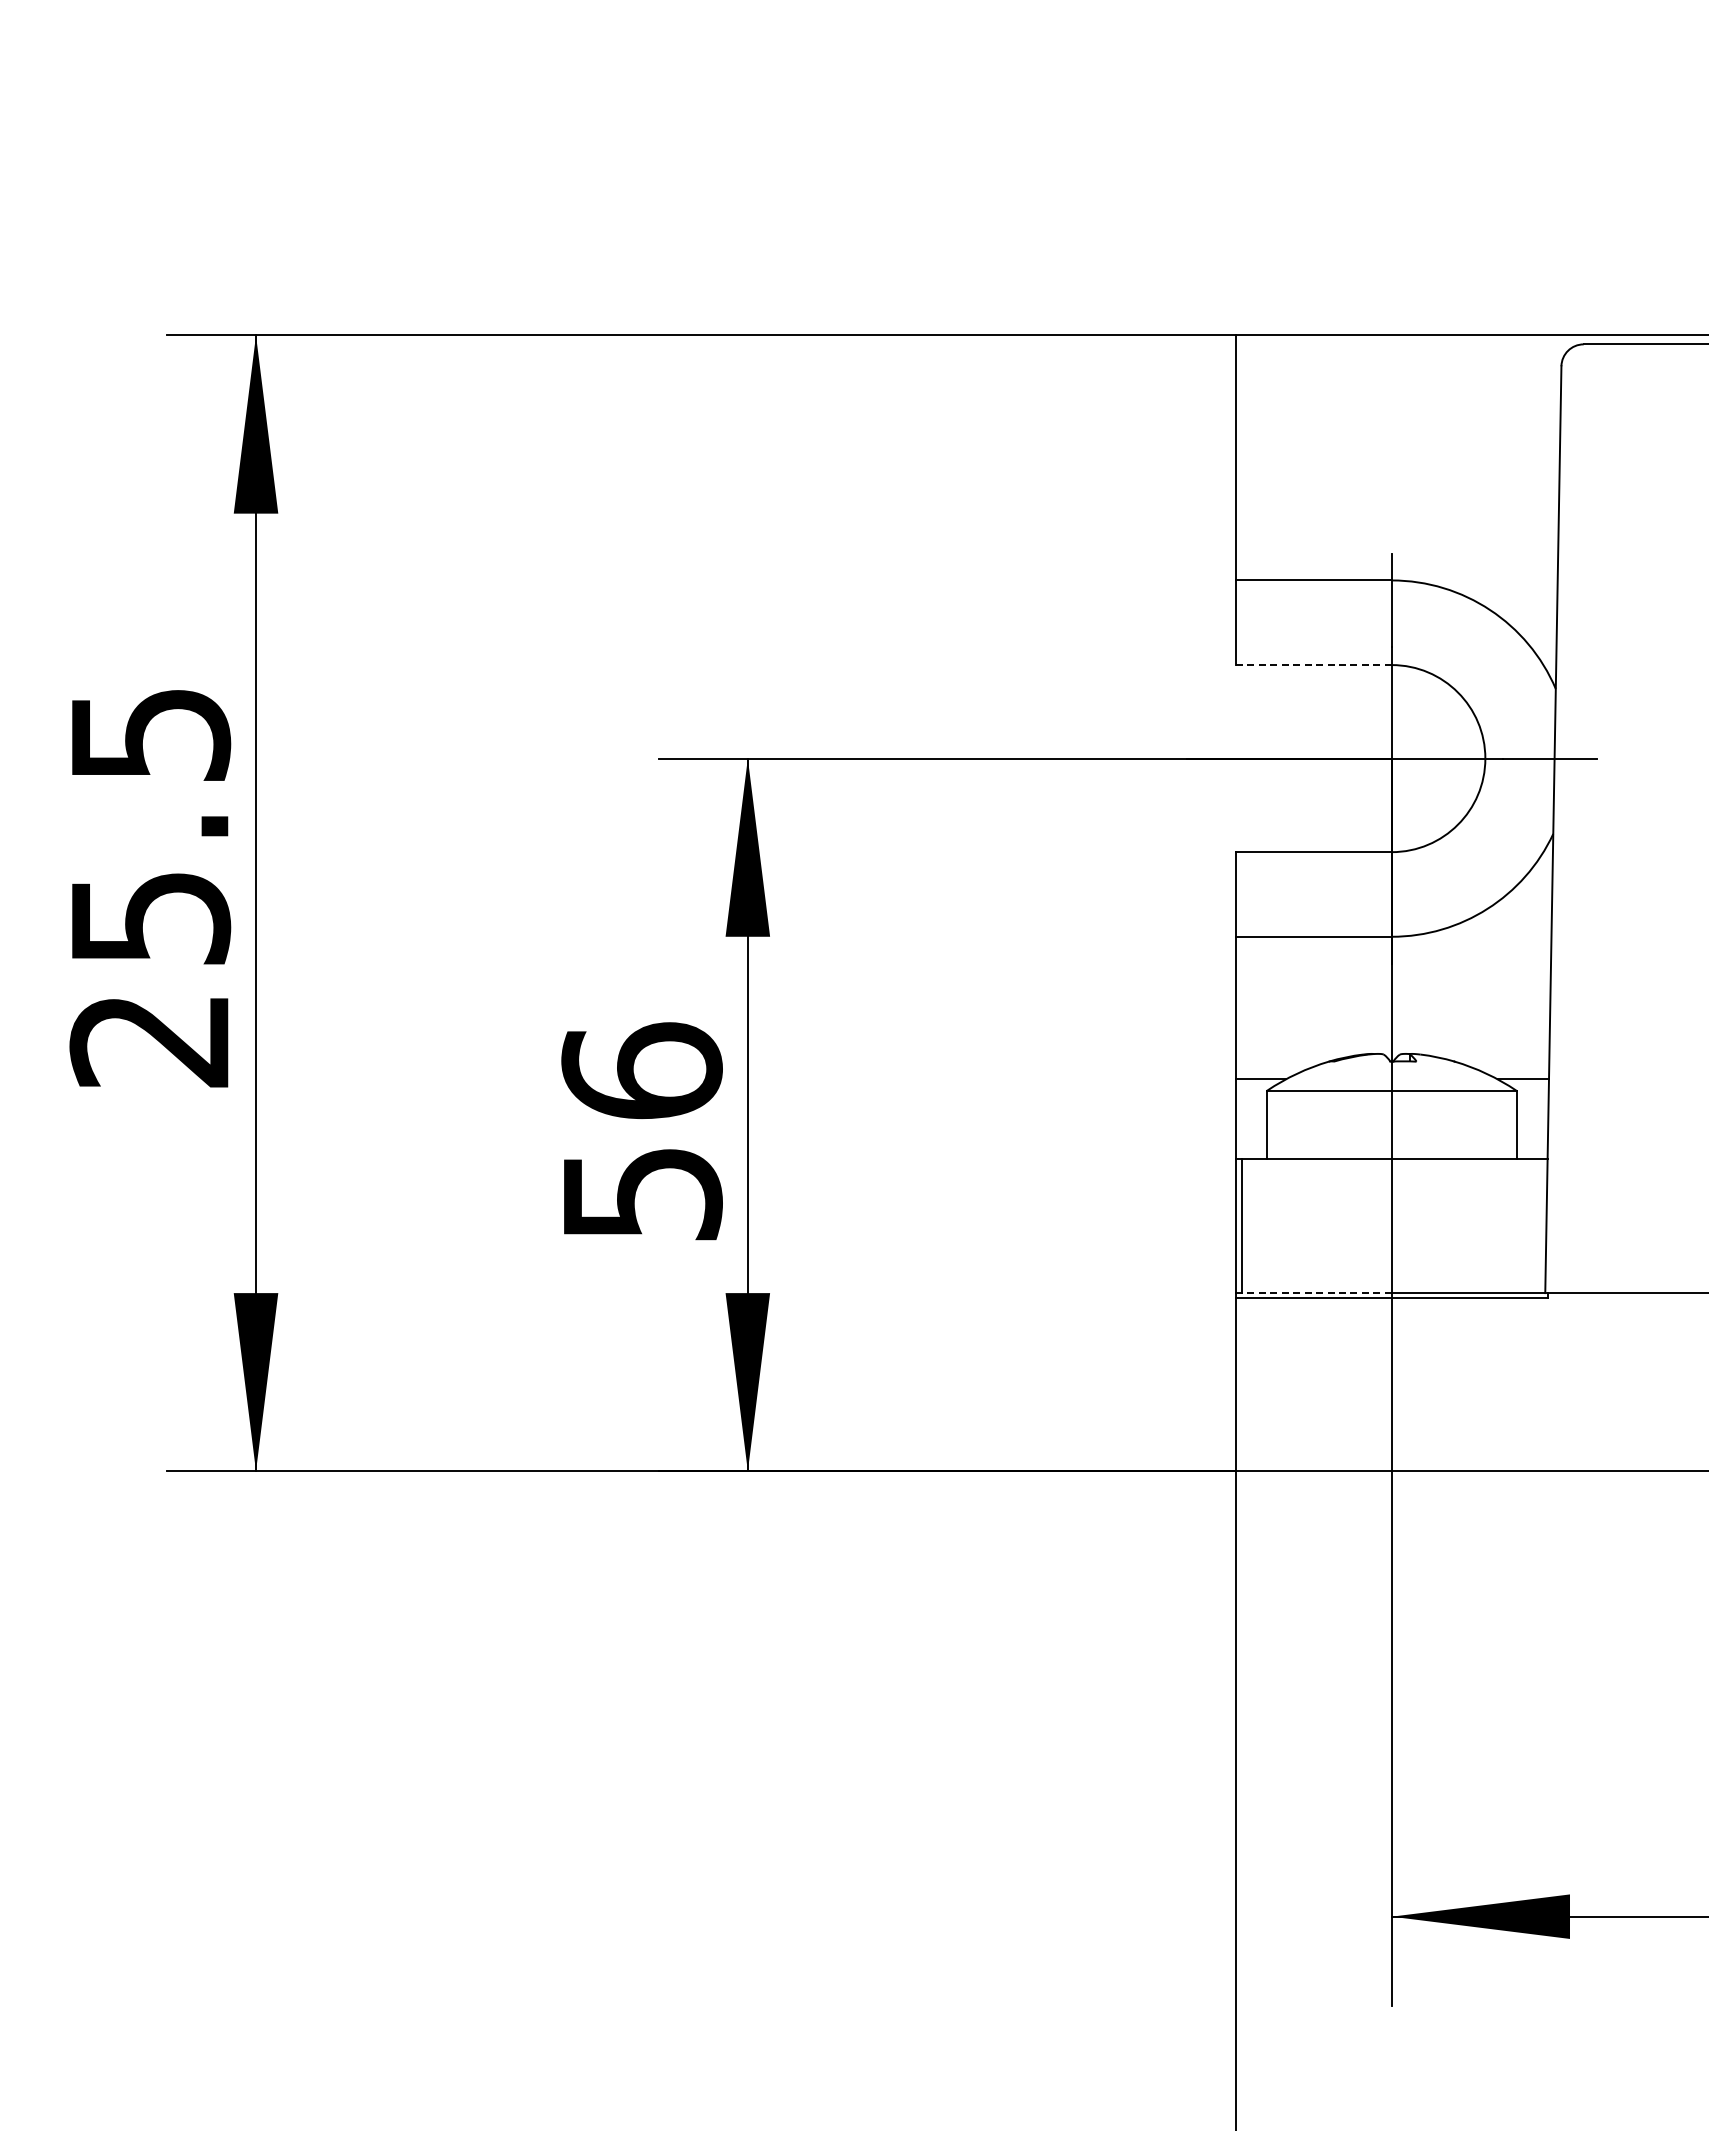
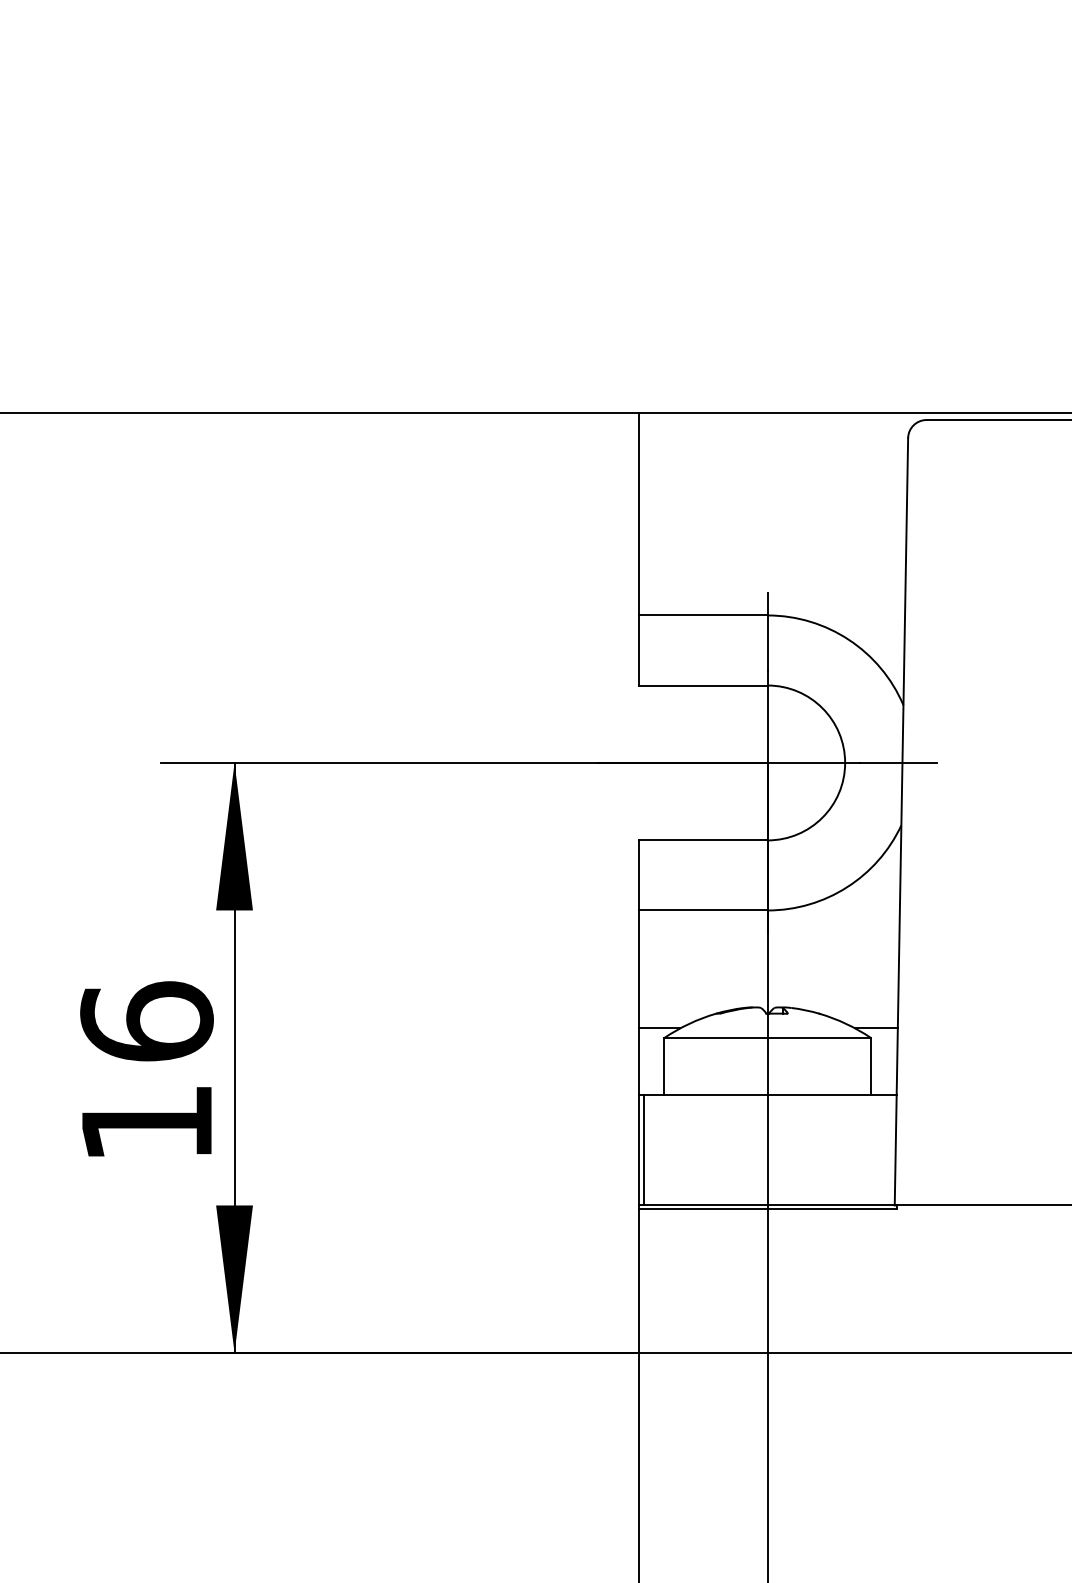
line: (1313, 665) -> (702, 685), dashed -> solid
text: (643, 1194) -> (148, 1123), 56 -> 16
line: (1313, 1293) -> (702, 1205), dashed -> solid

